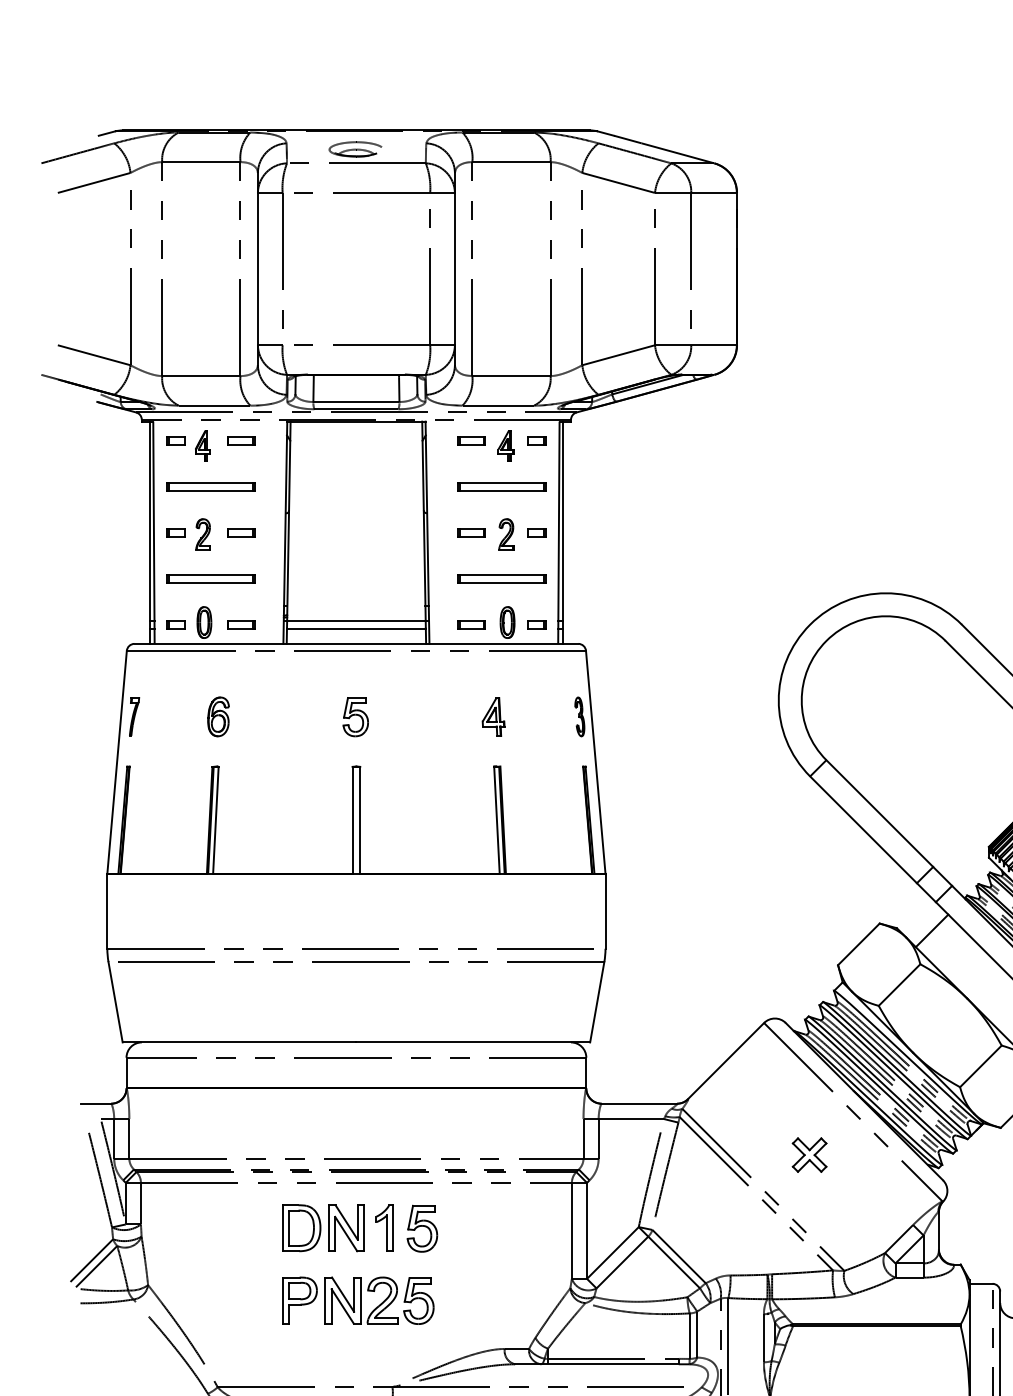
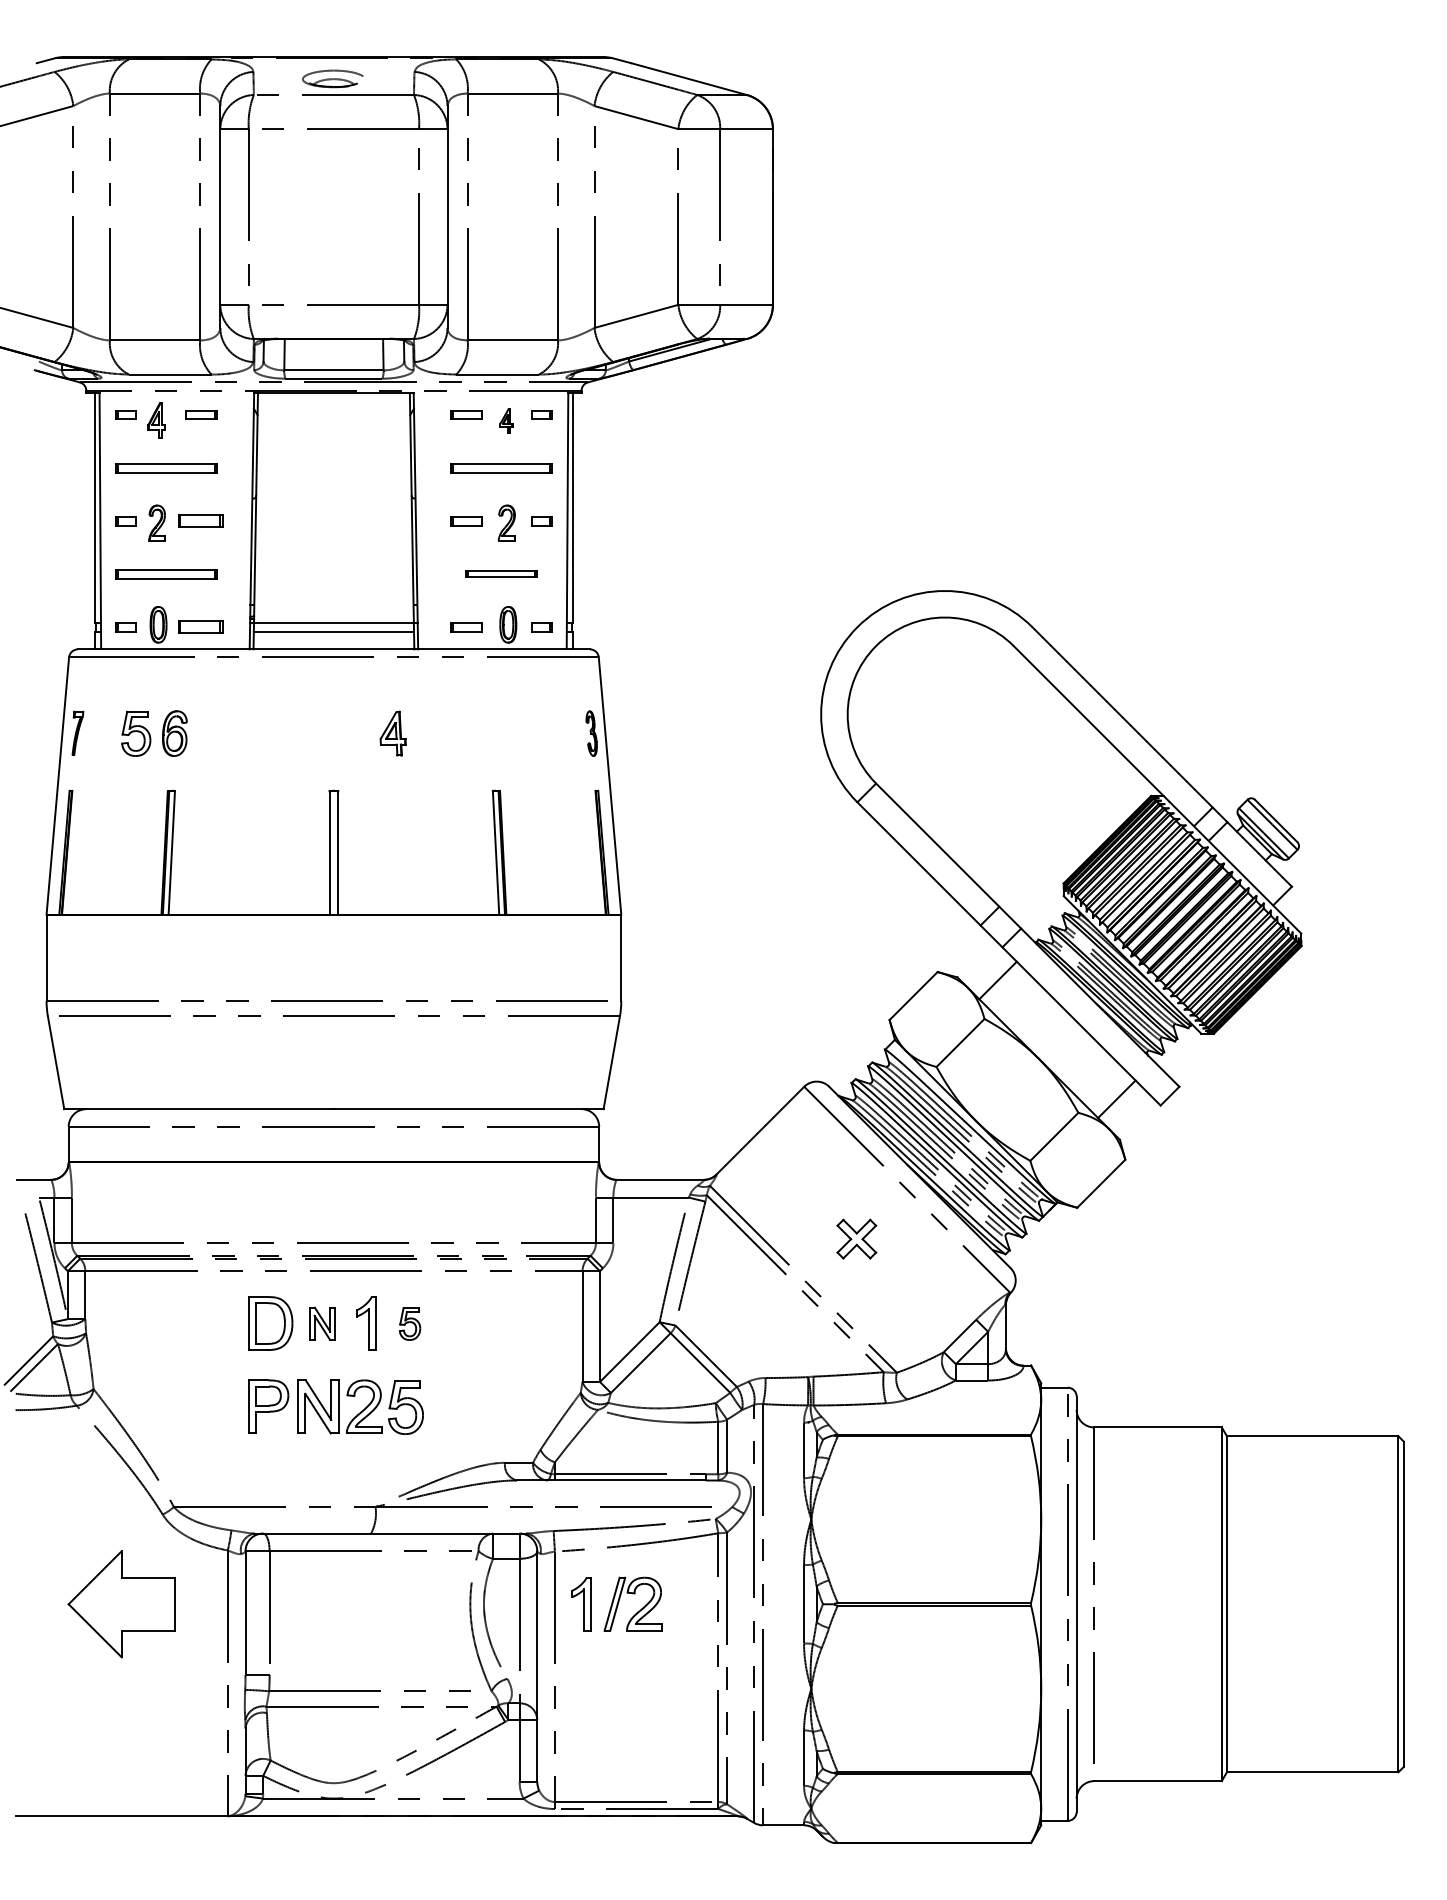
part: (506, 445) -> (506, 420), size x0.7
part: (241, 533) -> (201, 521), size x1.4
part: (501, 578) -> (501, 574), size x0.7
part: (241, 624) -> (201, 627), size x1.4
part: (356, 716) -> (136, 733), moved
part: (493, 716) -> (392, 733), moved
part: (346, 1228) -> (322, 1323), size x0.6
part: (421, 1228) -> (409, 1323), size x0.6

